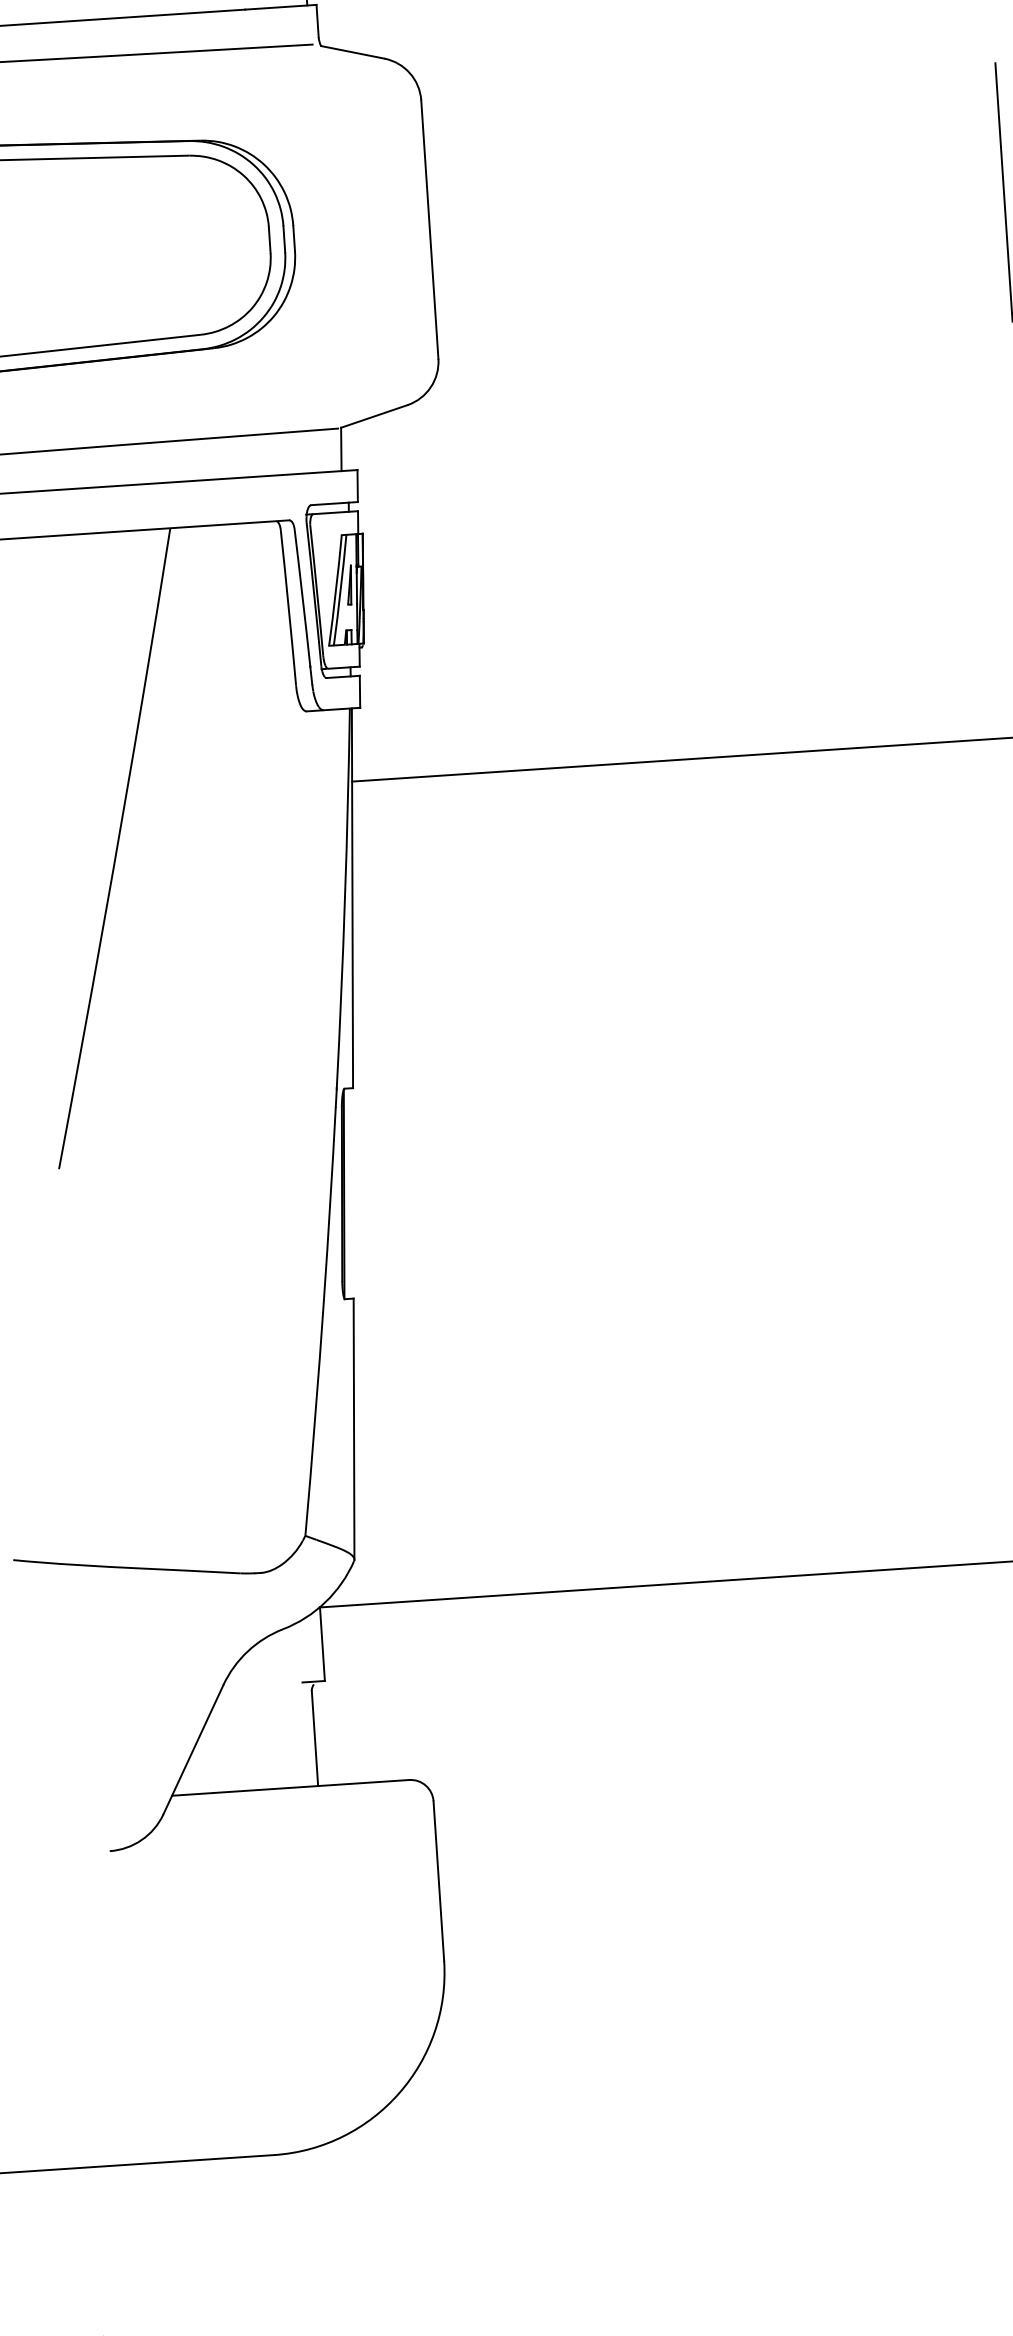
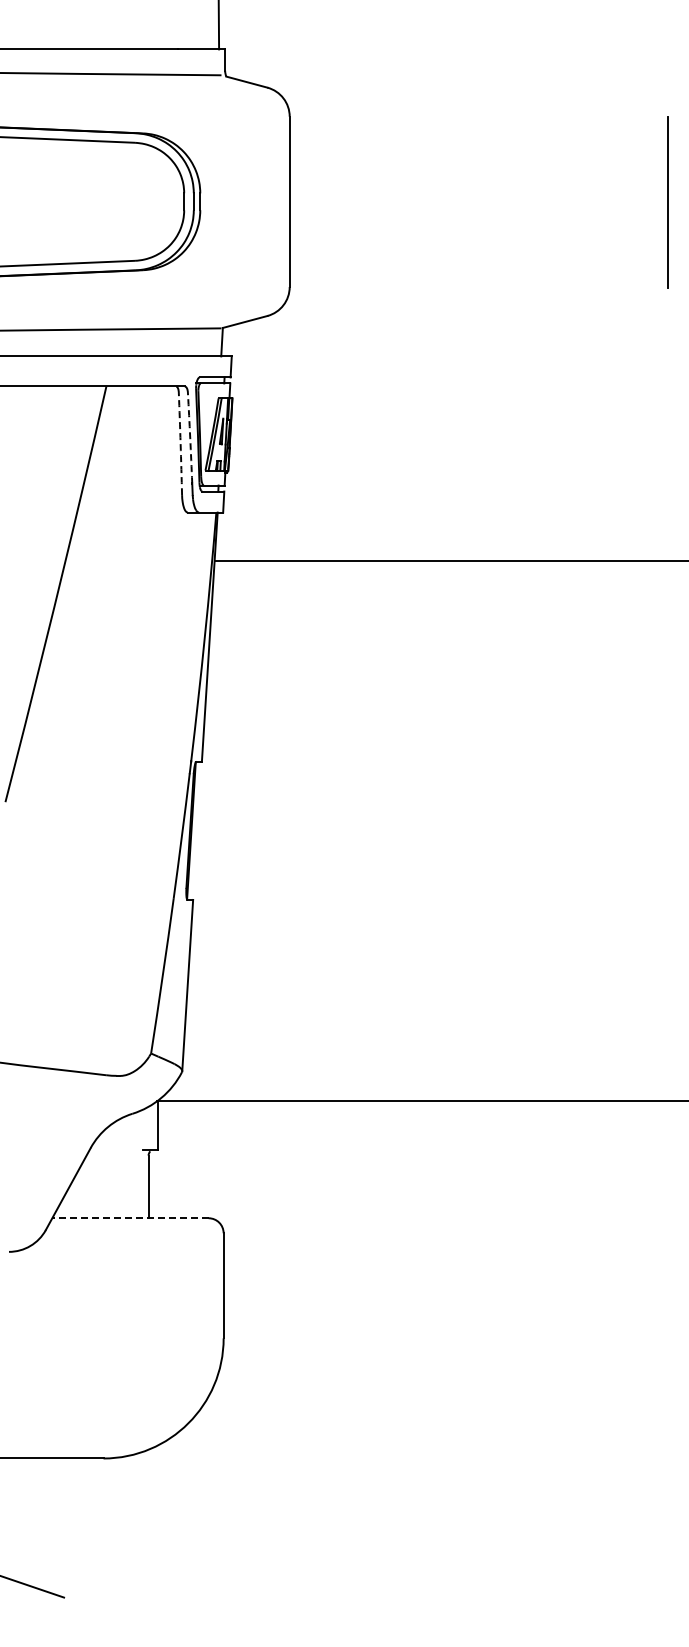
arc: (303, 598) -> (190, 438), solid -> dashed
arc: (288, 608) -> (180, 444), solid -> dashed
line: (289, 1788) -> (129, 1218), solid -> dashed

